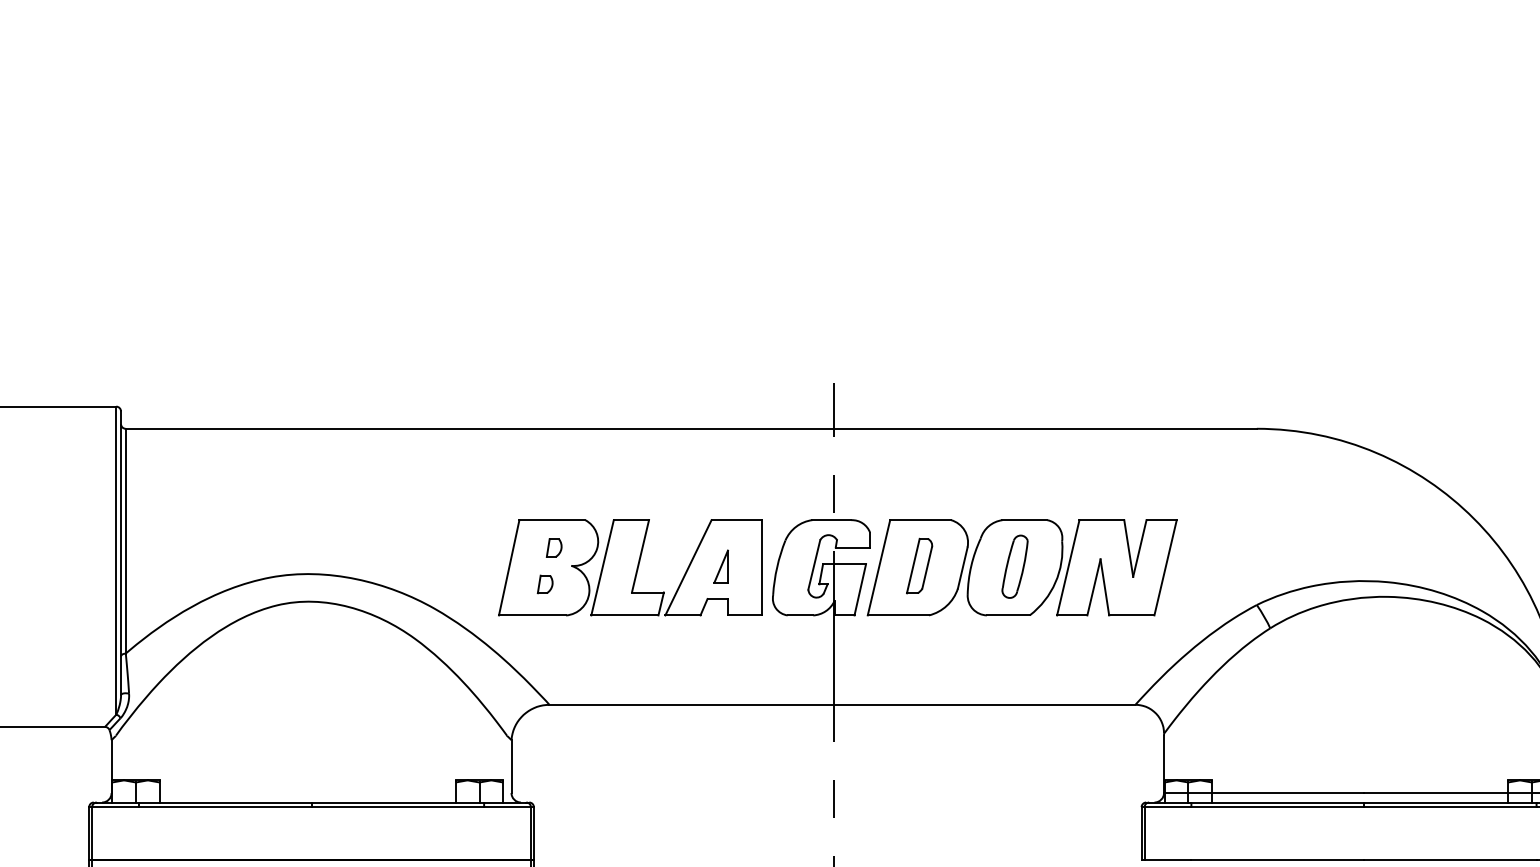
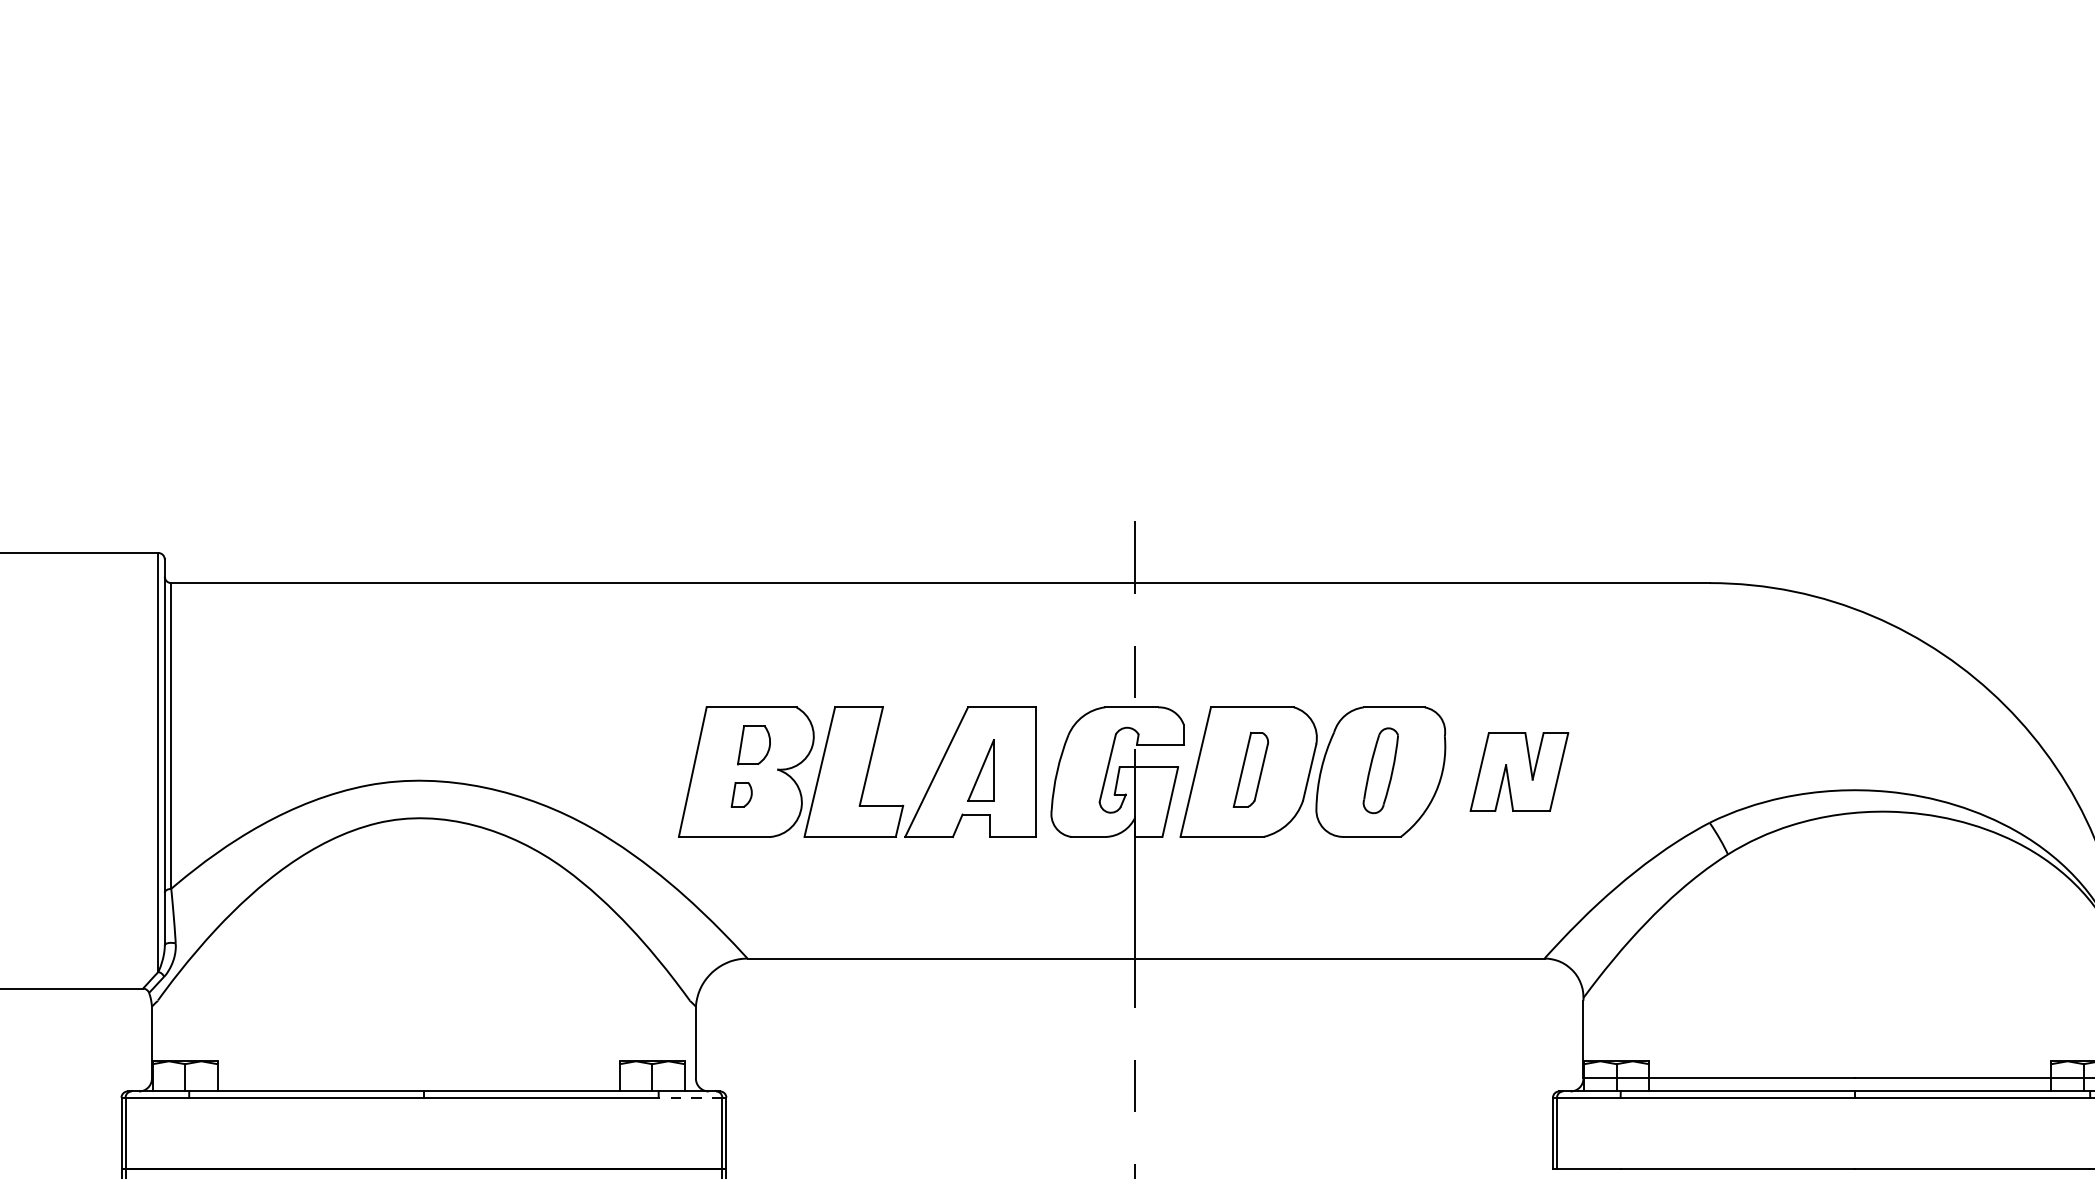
part: (553, 548) -> (753, 745), size x1.6
part: (721, 566) -> (981, 770), size x1.4
part: (1117, 567) -> (1519, 771), size x0.6
line: (507, 806) -> (690, 1097), solid -> dashed

